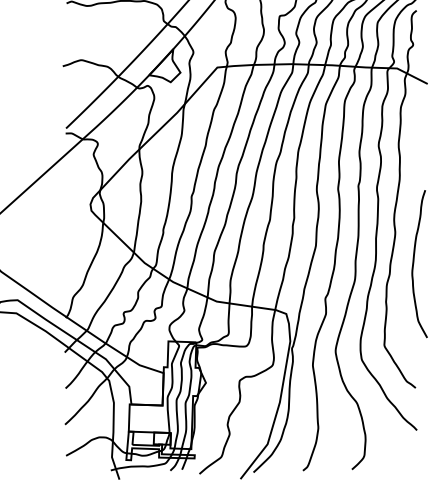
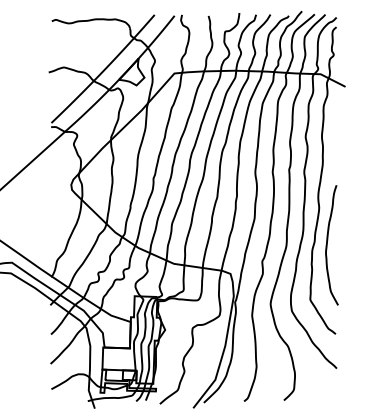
curve: (414, 264) -> (327, 245), moved

